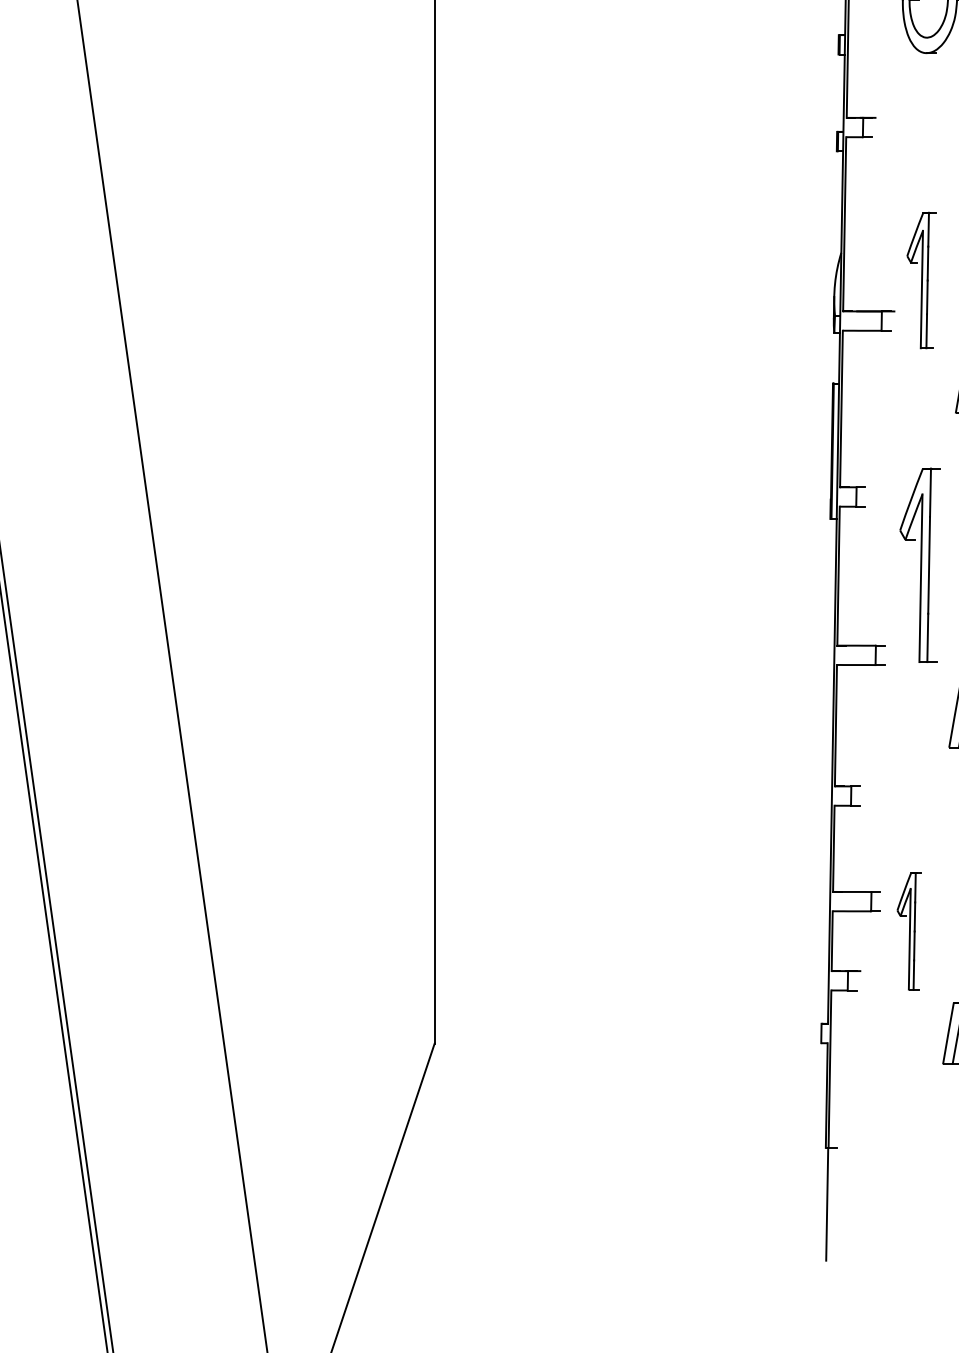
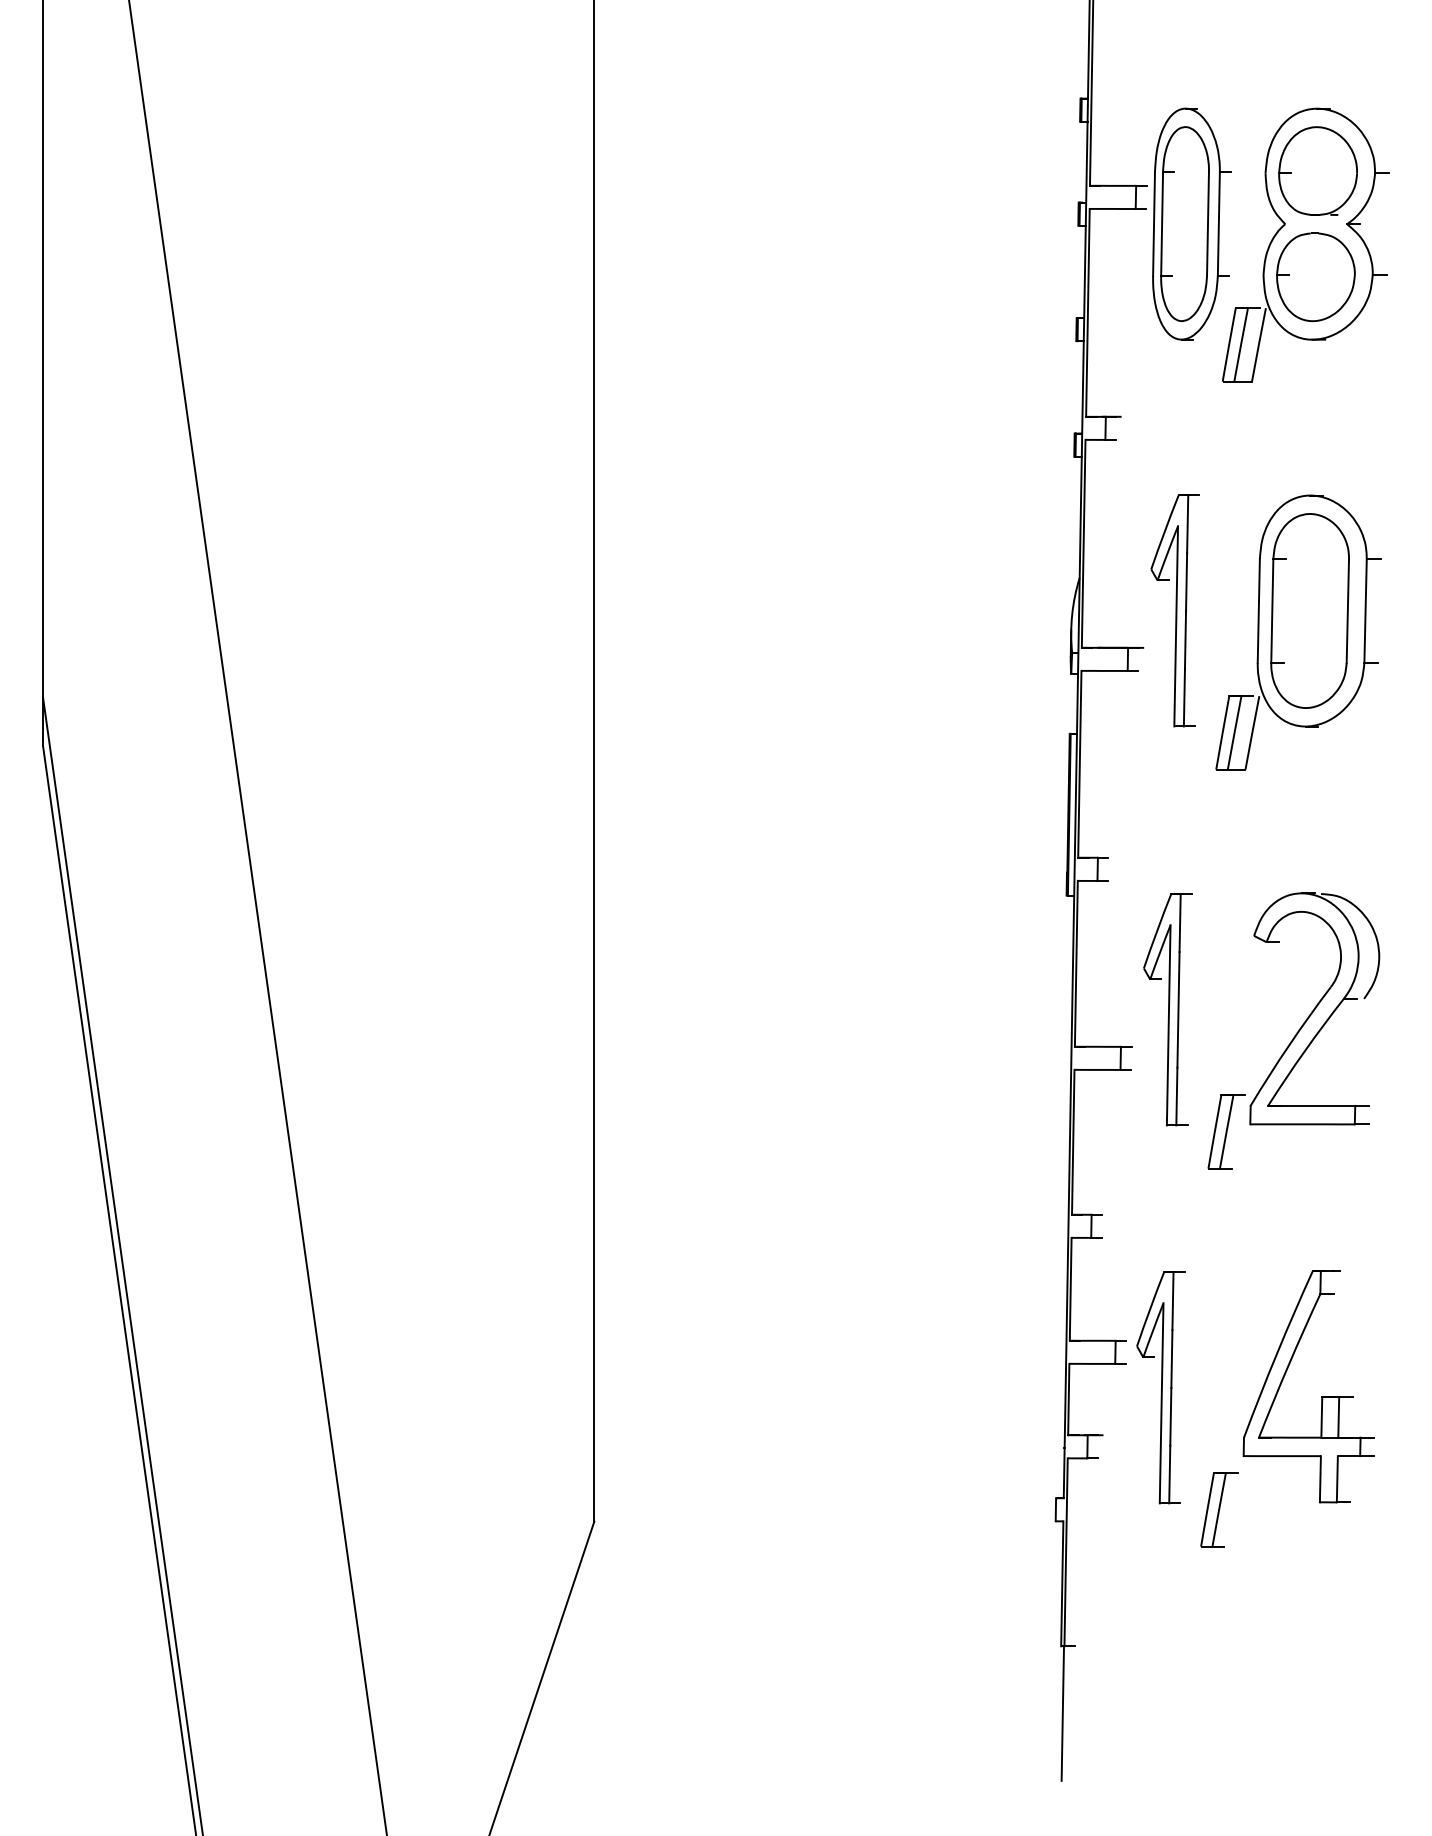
part: (920, 280) -> (1174, 610), size x1.43
part: (919, 564) -> (1167, 1009), moved
part: (909, 931) -> (1160, 1387), size x1.67

